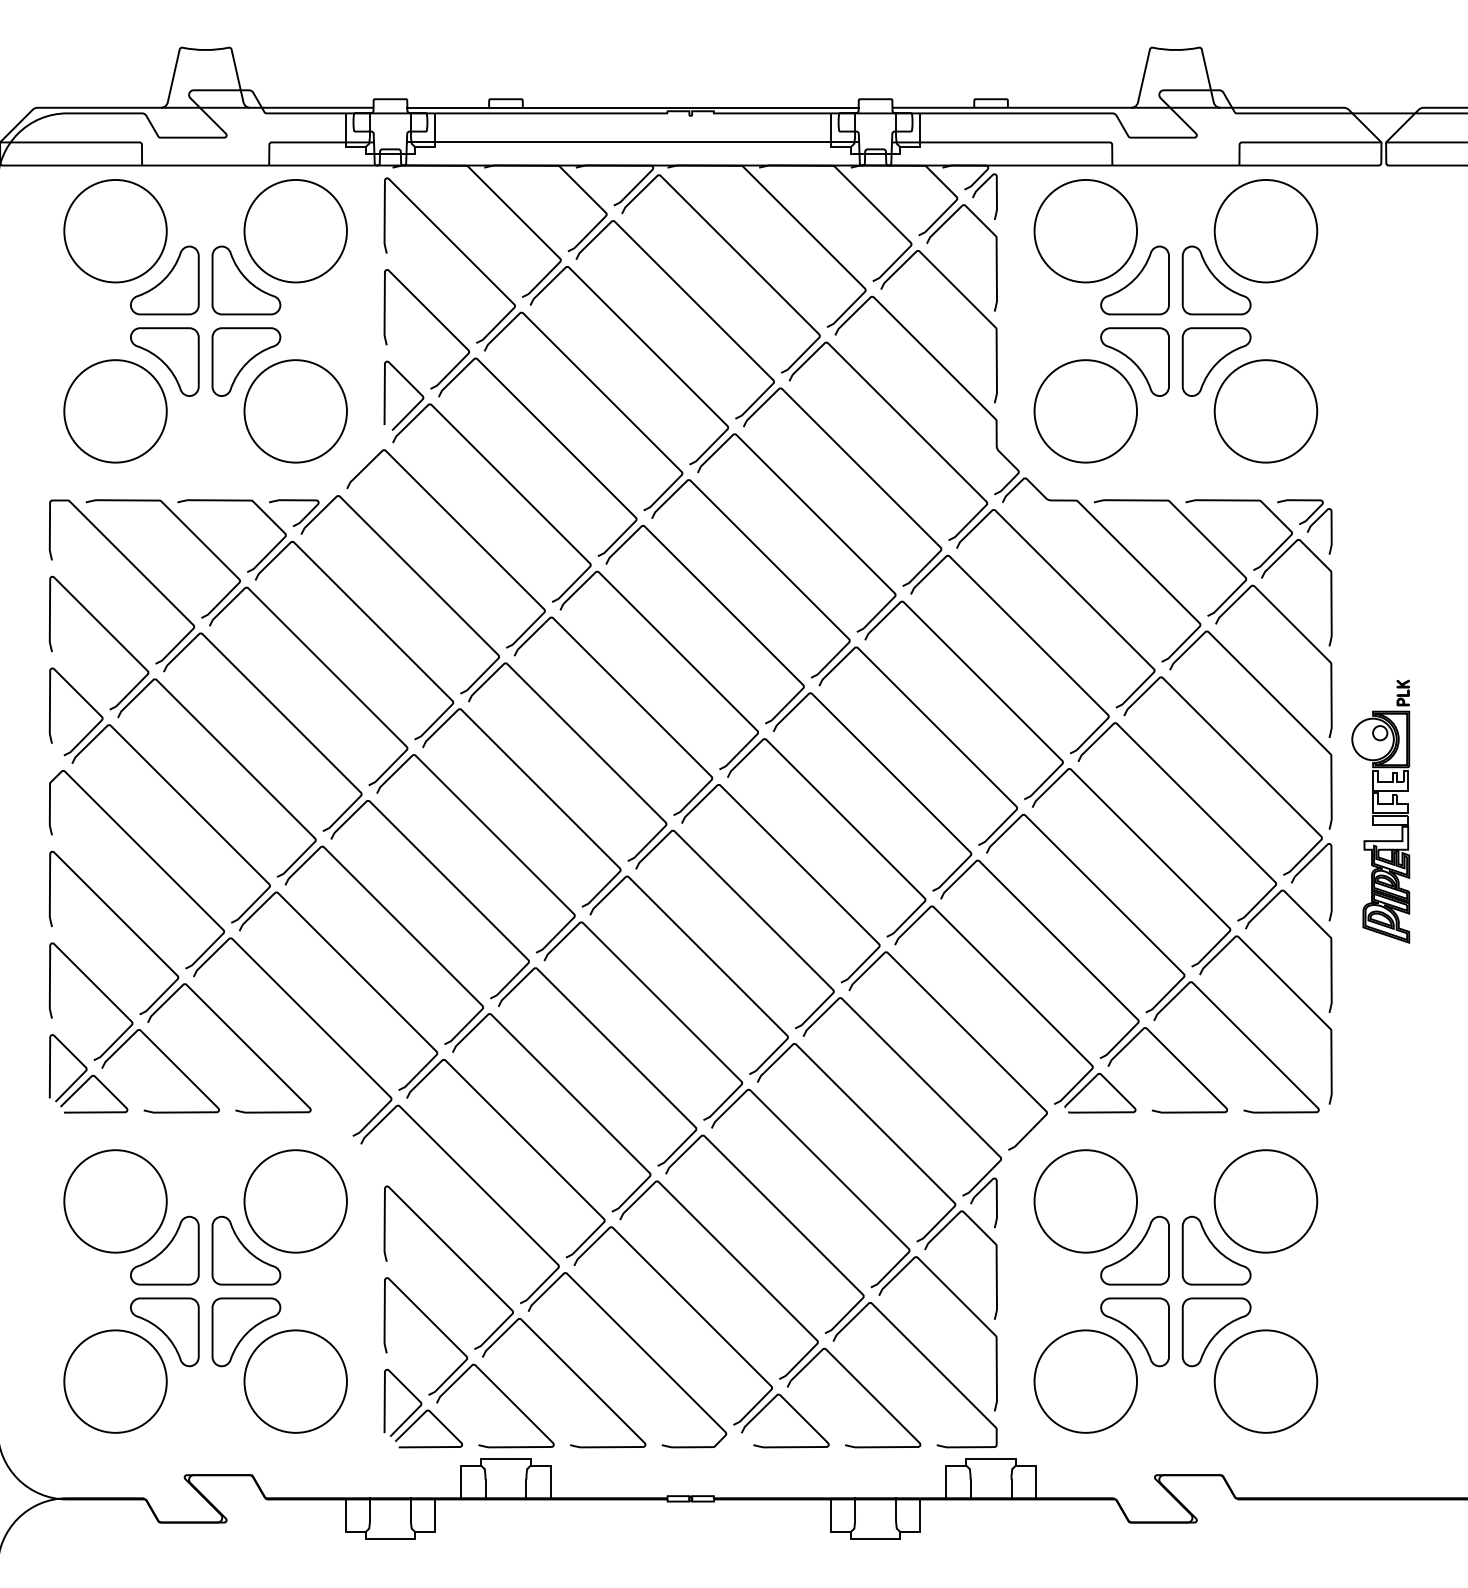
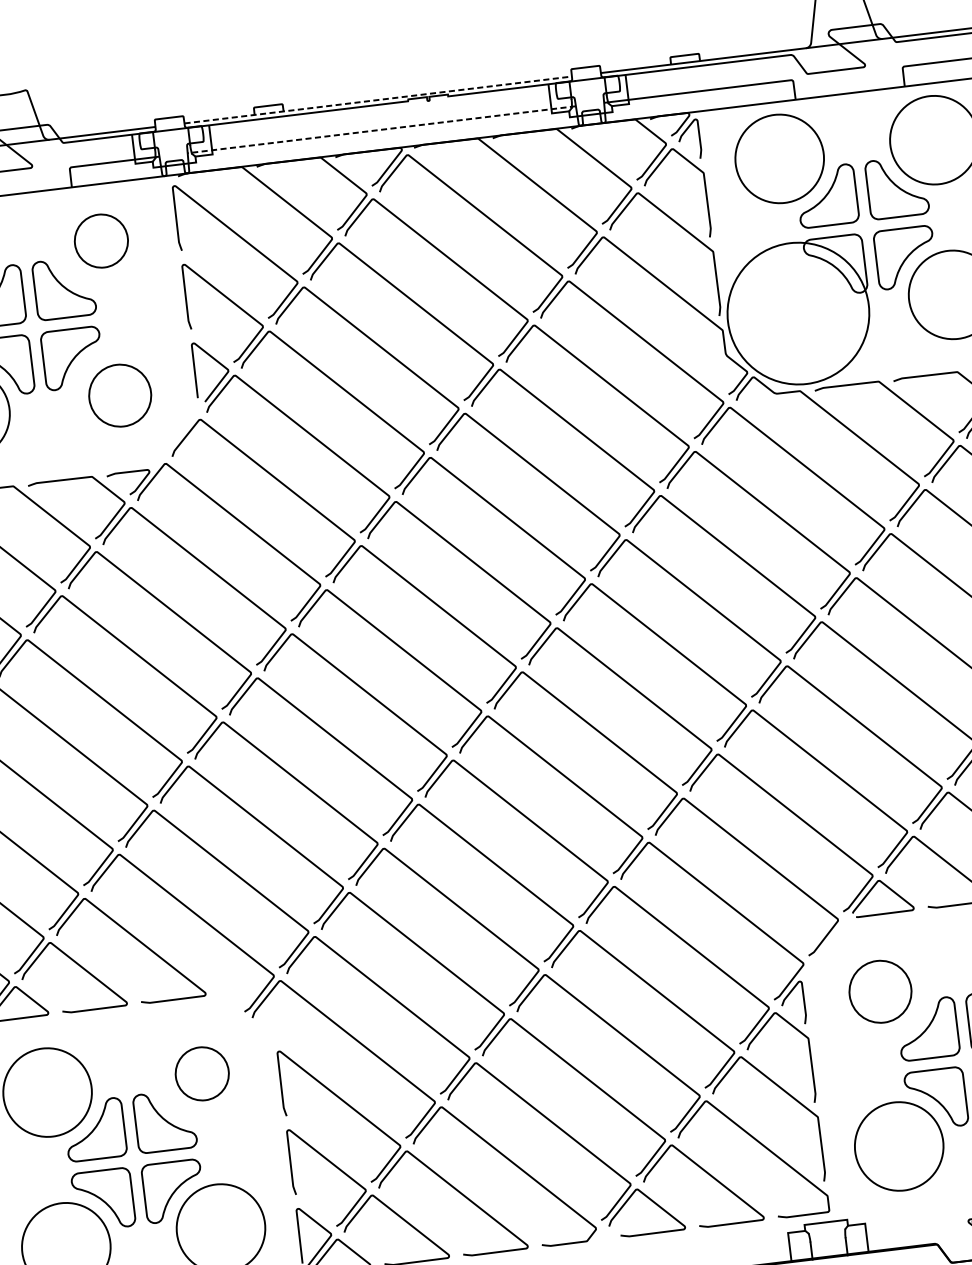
line: (633, 107) -> (378, 99), solid -> dashed
line: (632, 142) -> (381, 129), solid -> dashed
circle: (295, 231) -> (101, 241), size x0.6
circle: (295, 411) -> (120, 395), size x0.7
circle: (1085, 411) -> (798, 313), size x1.6
circle: (295, 1201) -> (202, 1073), size x0.6
circle: (1085, 1201) -> (880, 991), size x0.7

